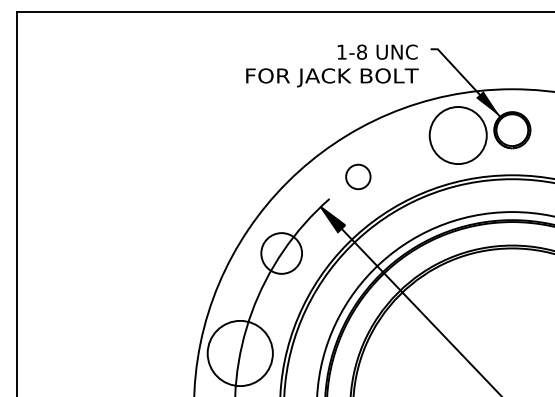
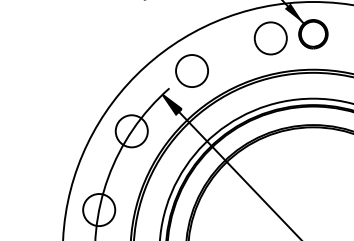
circle: (457, 135) -> (270, 38), size x0.71
circle: (358, 176) -> (192, 70), size x1.67
circle: (239, 353) -> (98, 210), size x0.62

